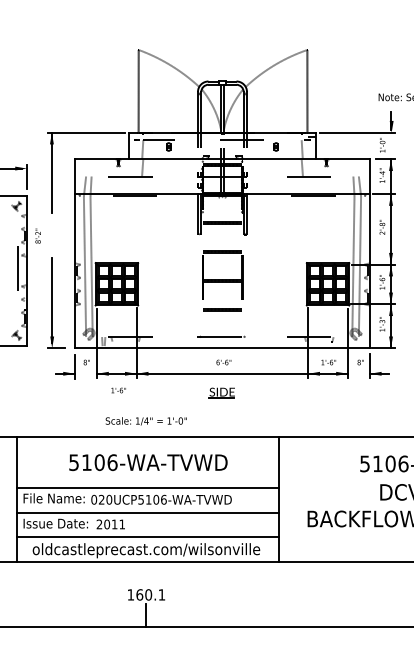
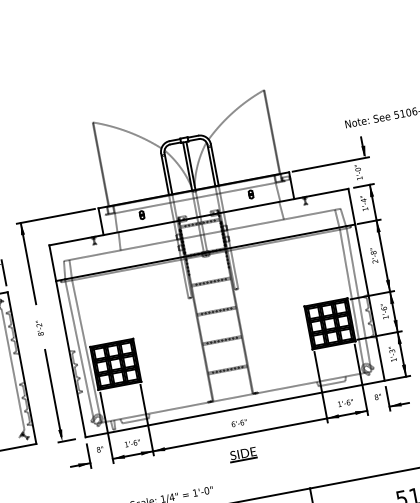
text: (37, 235) -> (39, 327), moved
text: (118, 390) -> (132, 443), moved

